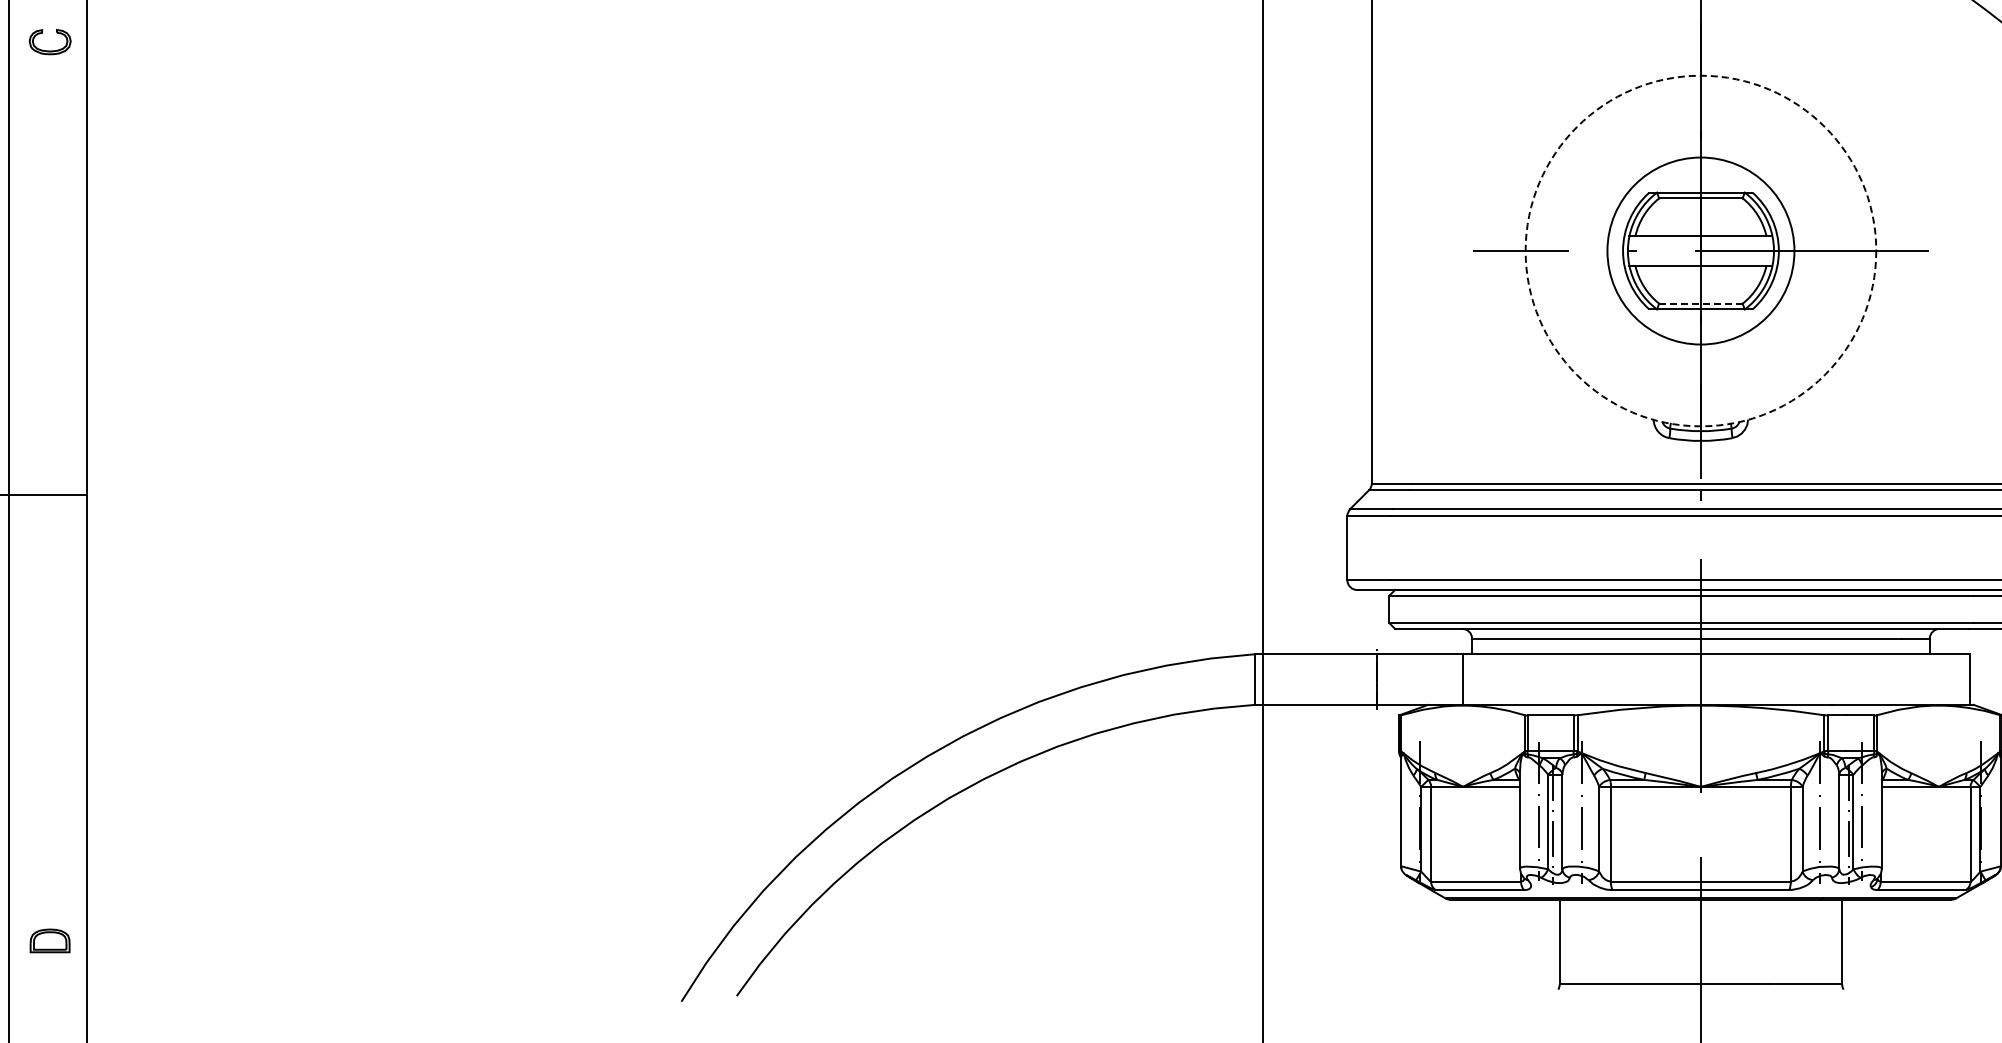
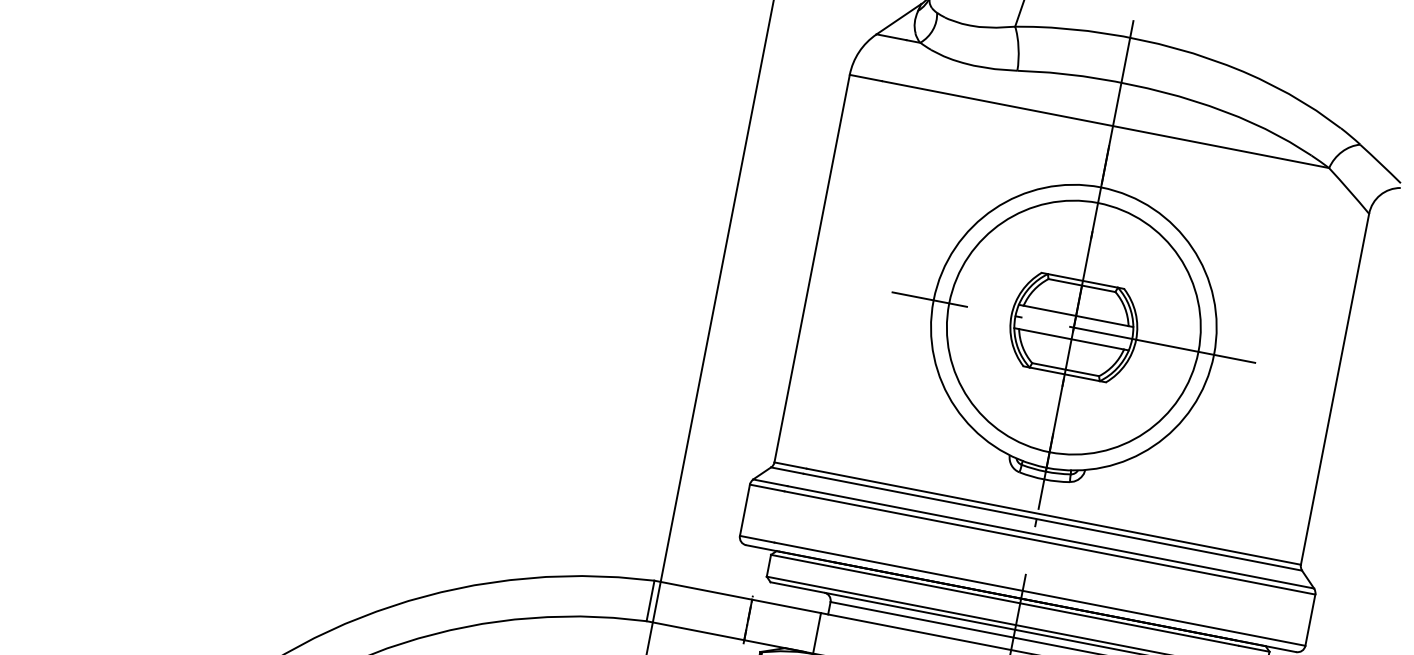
circle: (1700, 250) -> (1073, 327), dashed -> solid
circle: (1700, 250) -> (1073, 327), size x1.67
line: (1700, 303) -> (1065, 369), dashed -> solid

